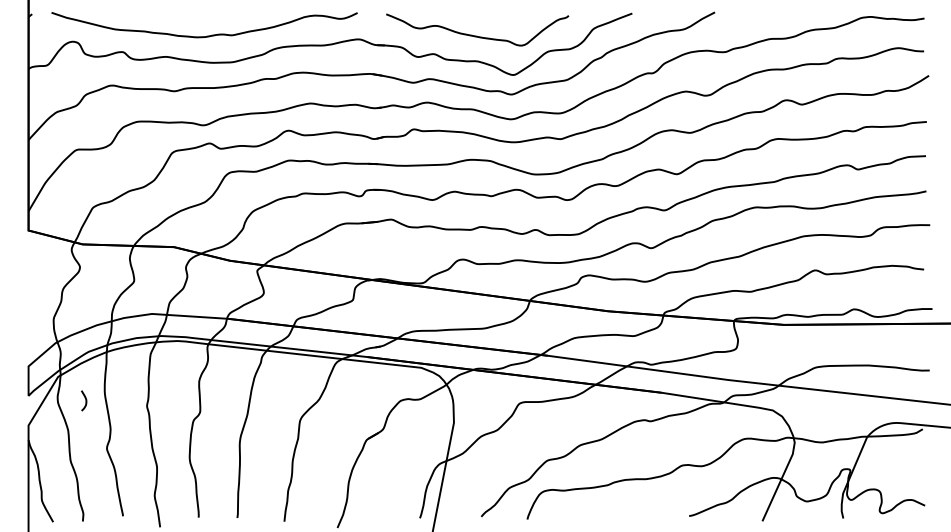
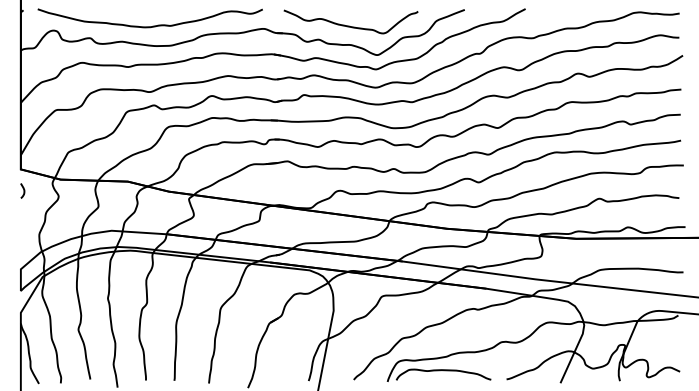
curve: (85, 400) -> (23, 190), moved
curve: (603, 504) -> (443, 370), added

